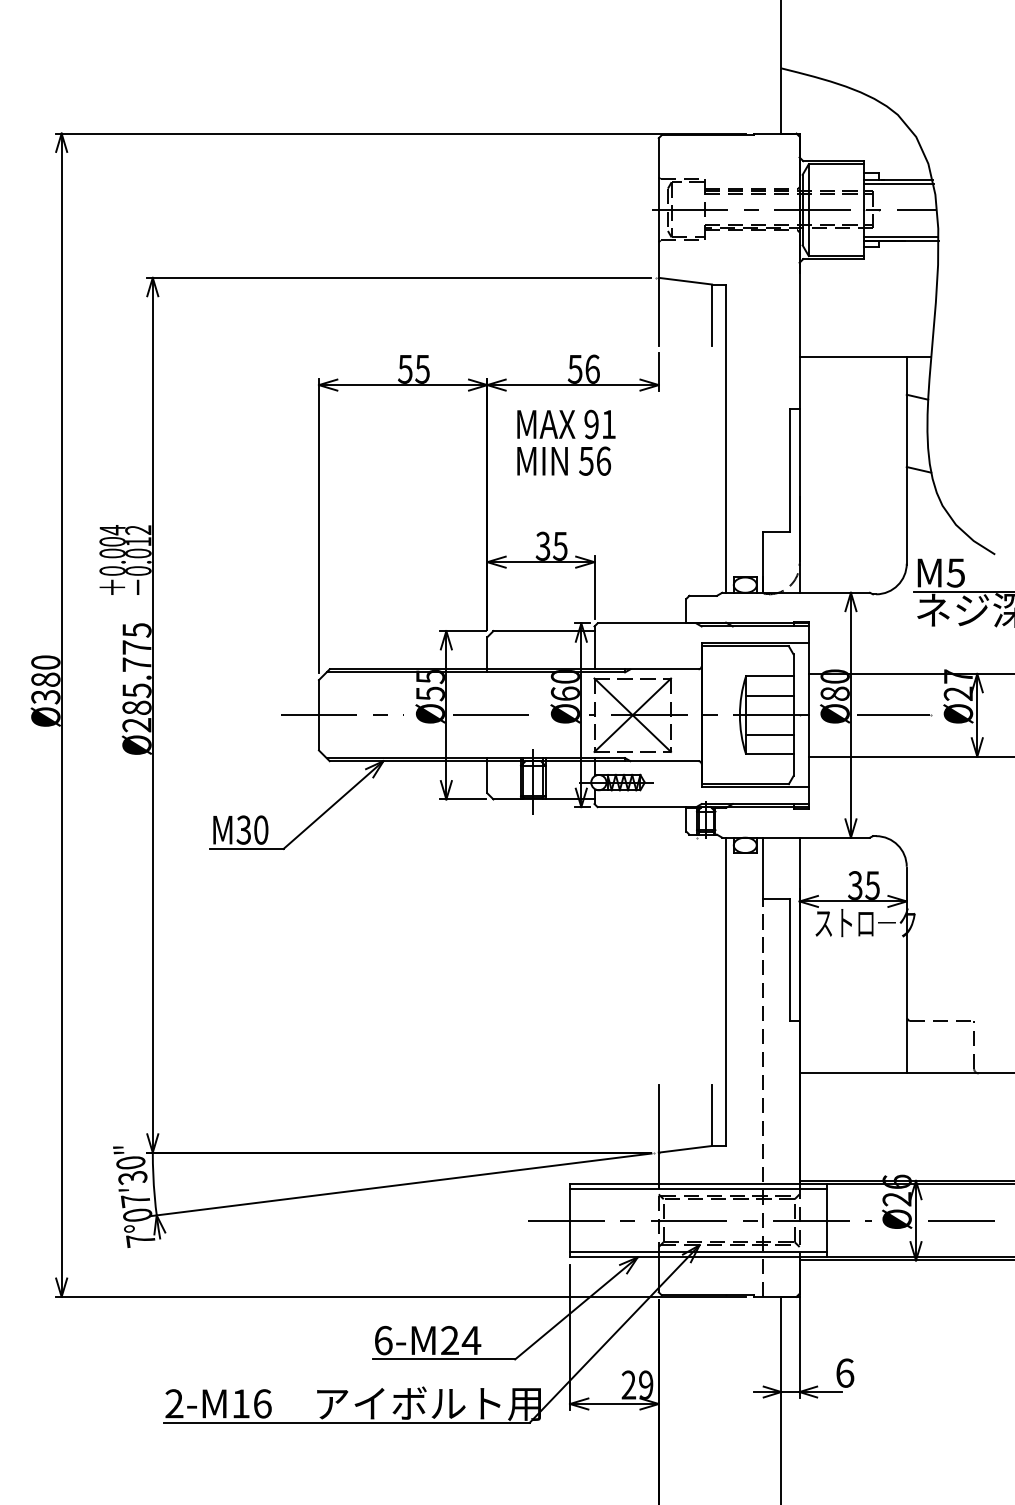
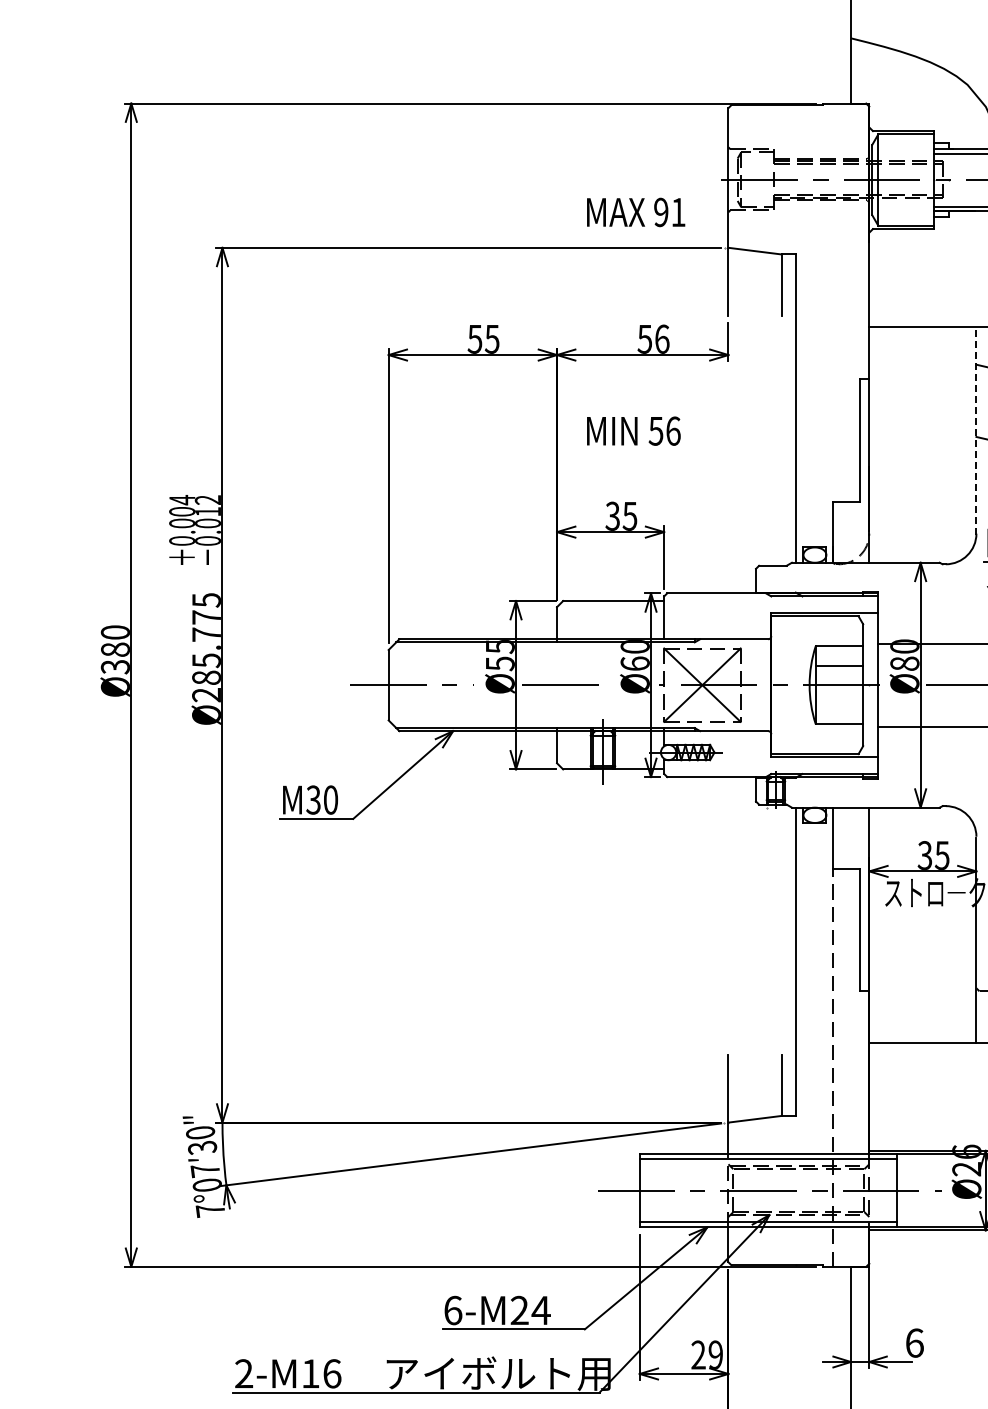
text: (566, 424) -> (636, 212), moved
line: (906, 460) -> (976, 430), solid -> dashed
line: (769, 734) -> (839, 704), removed

